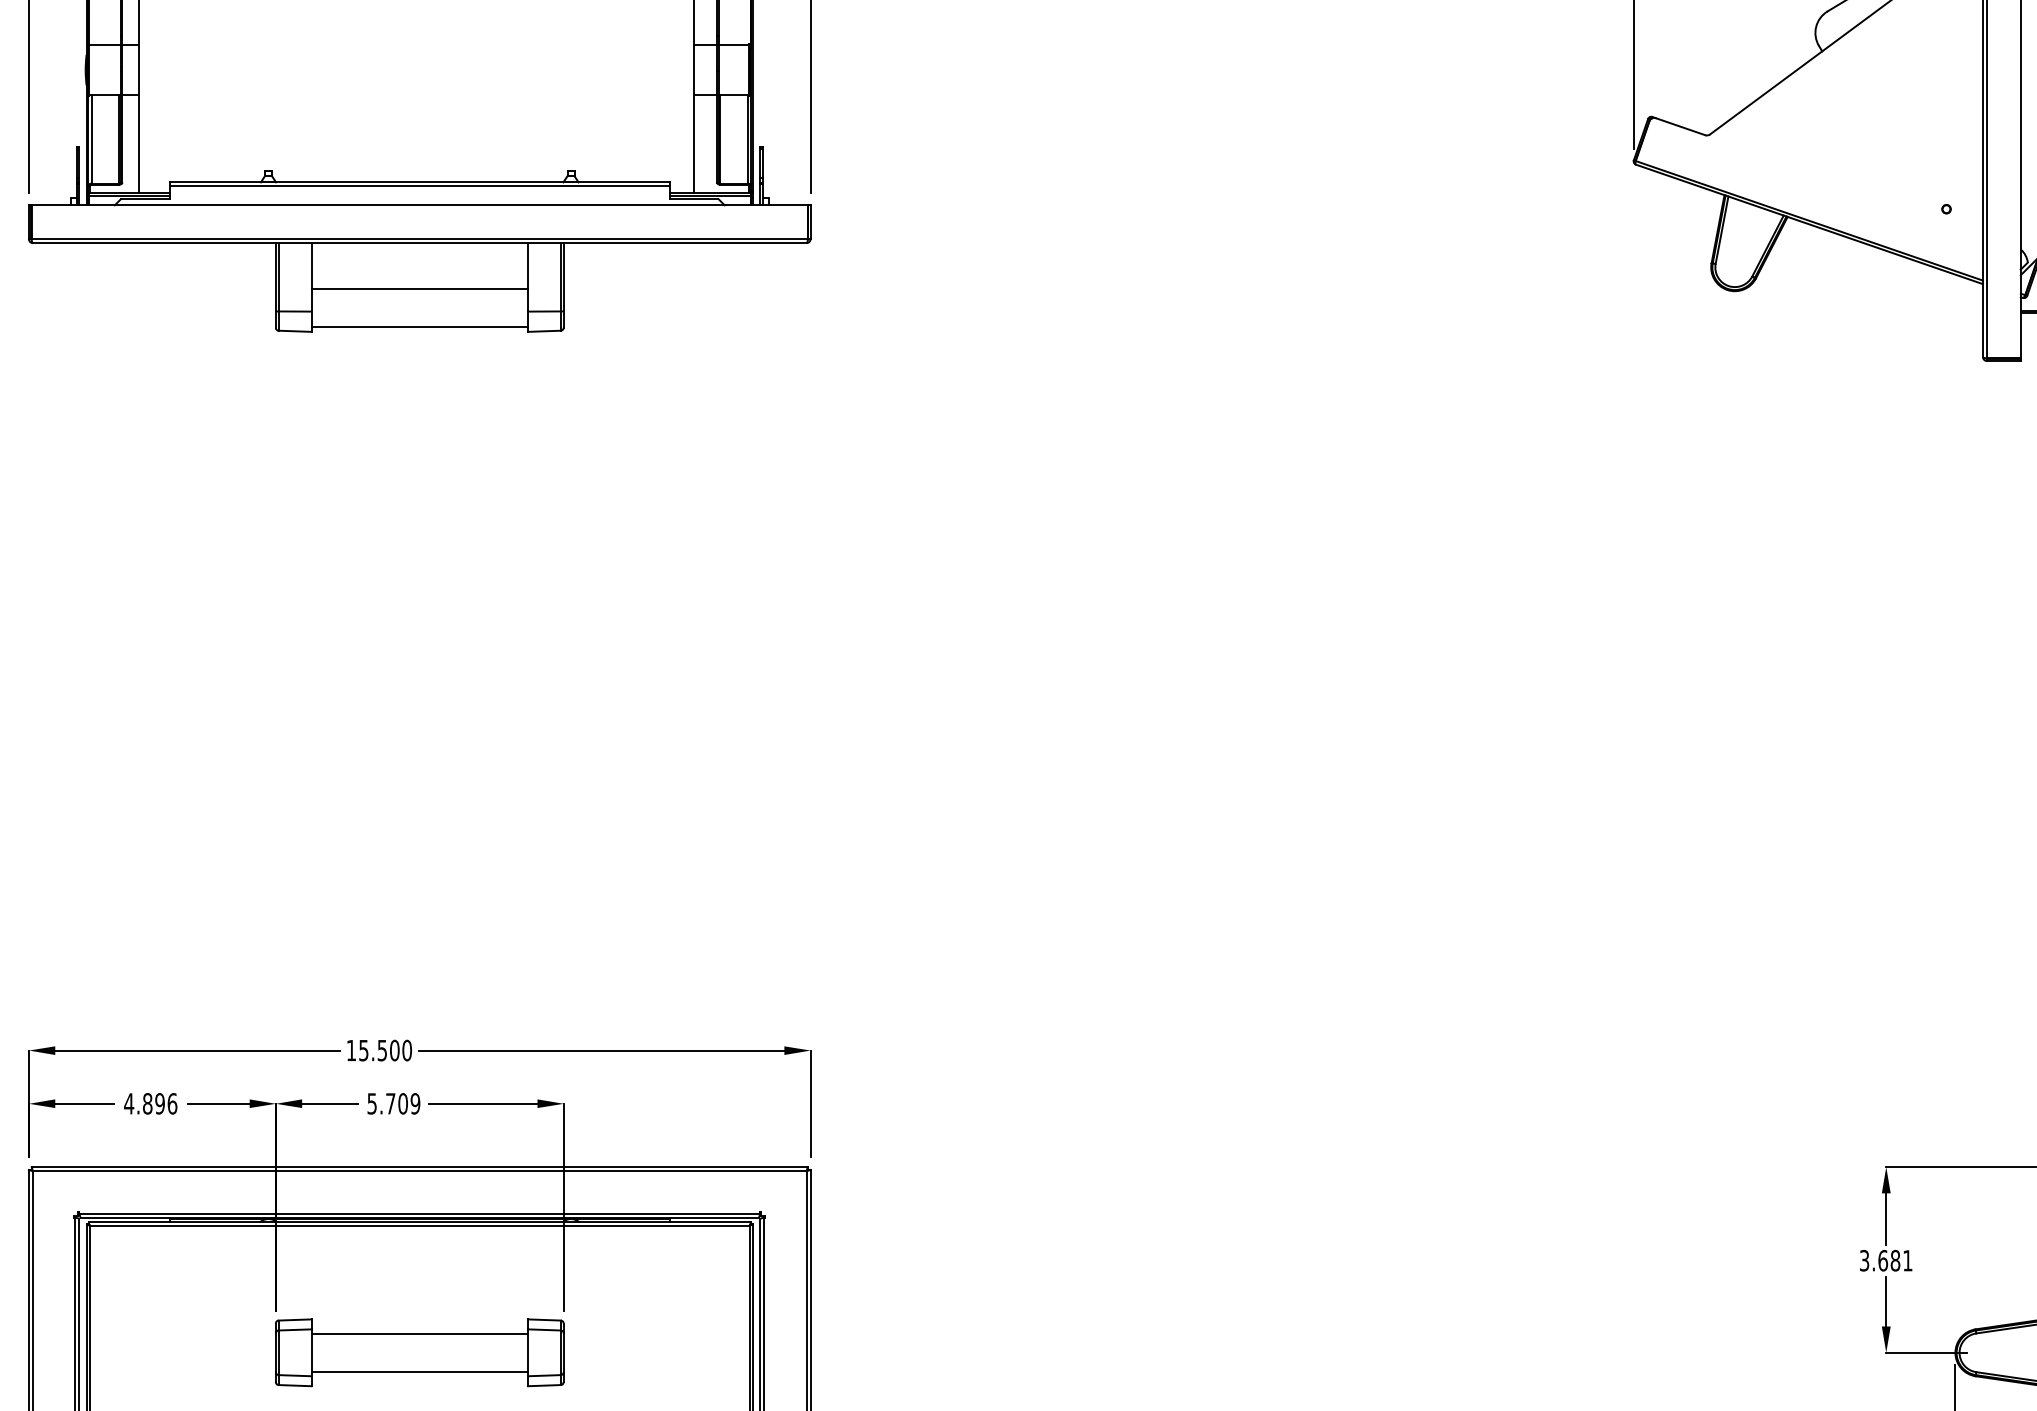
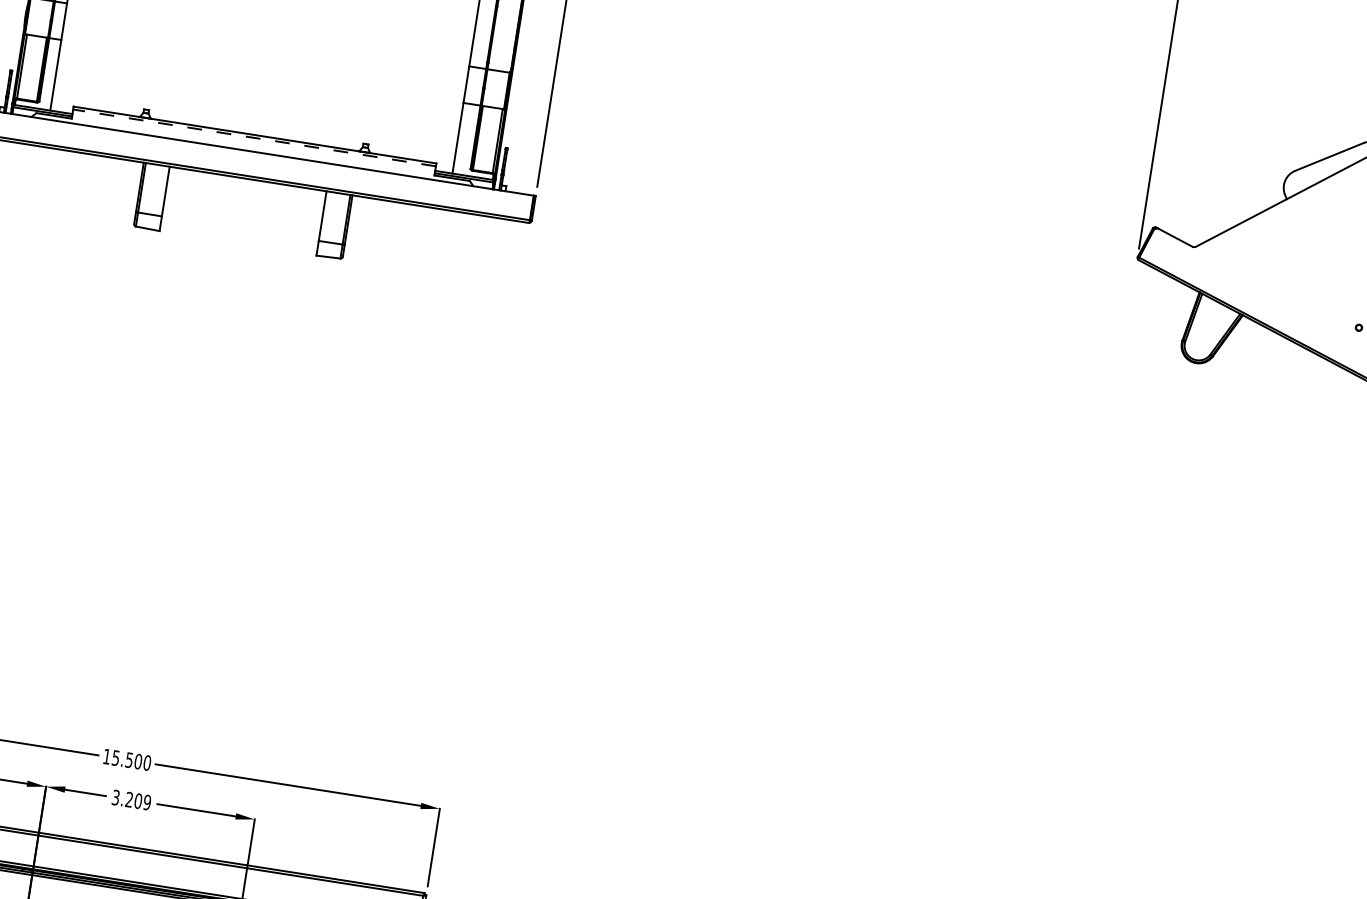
line: (419, 186) -> (254, 137), solid -> dashed
line: (419, 289) -> (242, 212), removed
line: (419, 327) -> (238, 240), removed
text: (381, 1103) -> (122, 798), 5.709 -> 3.209

